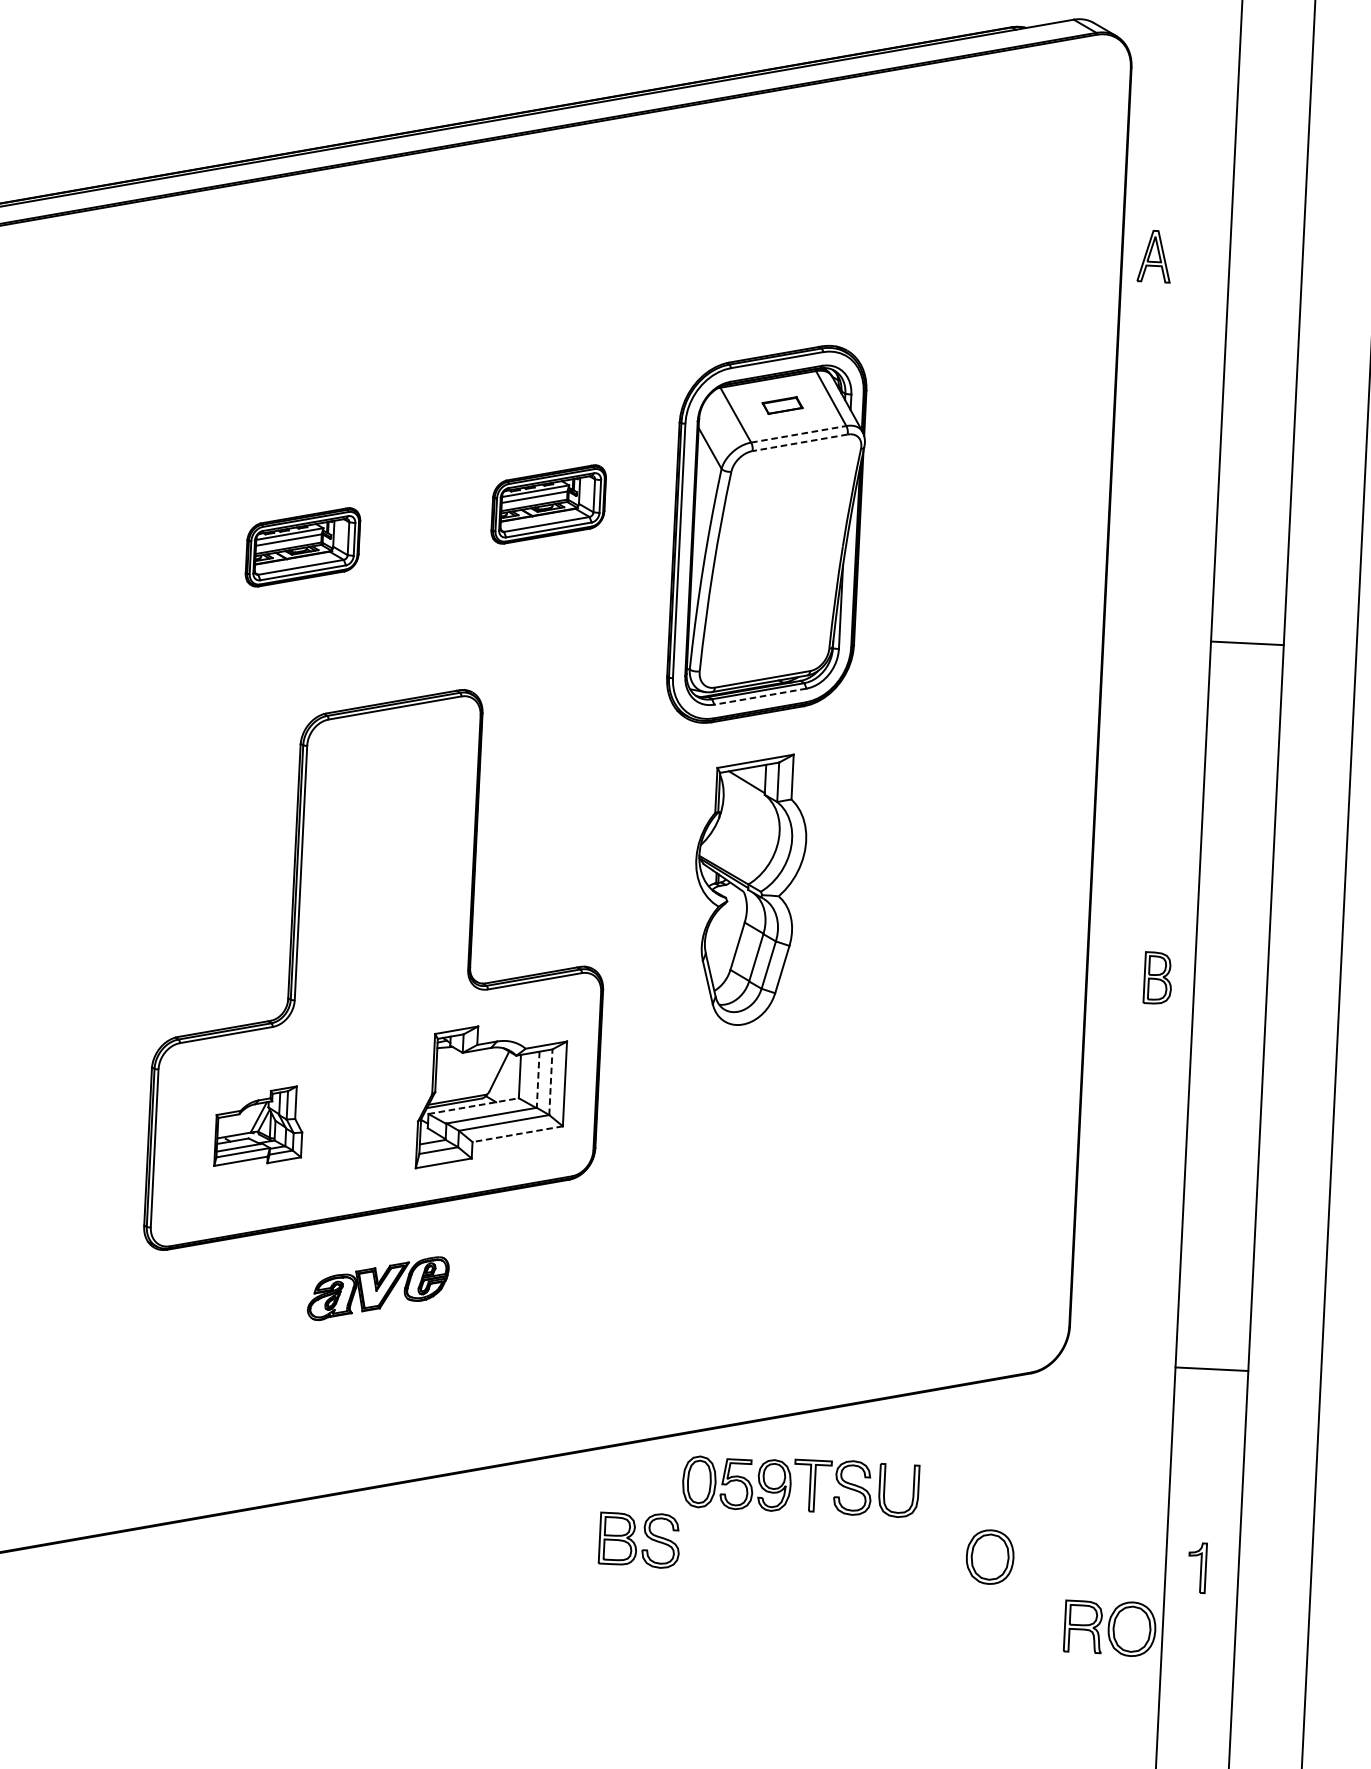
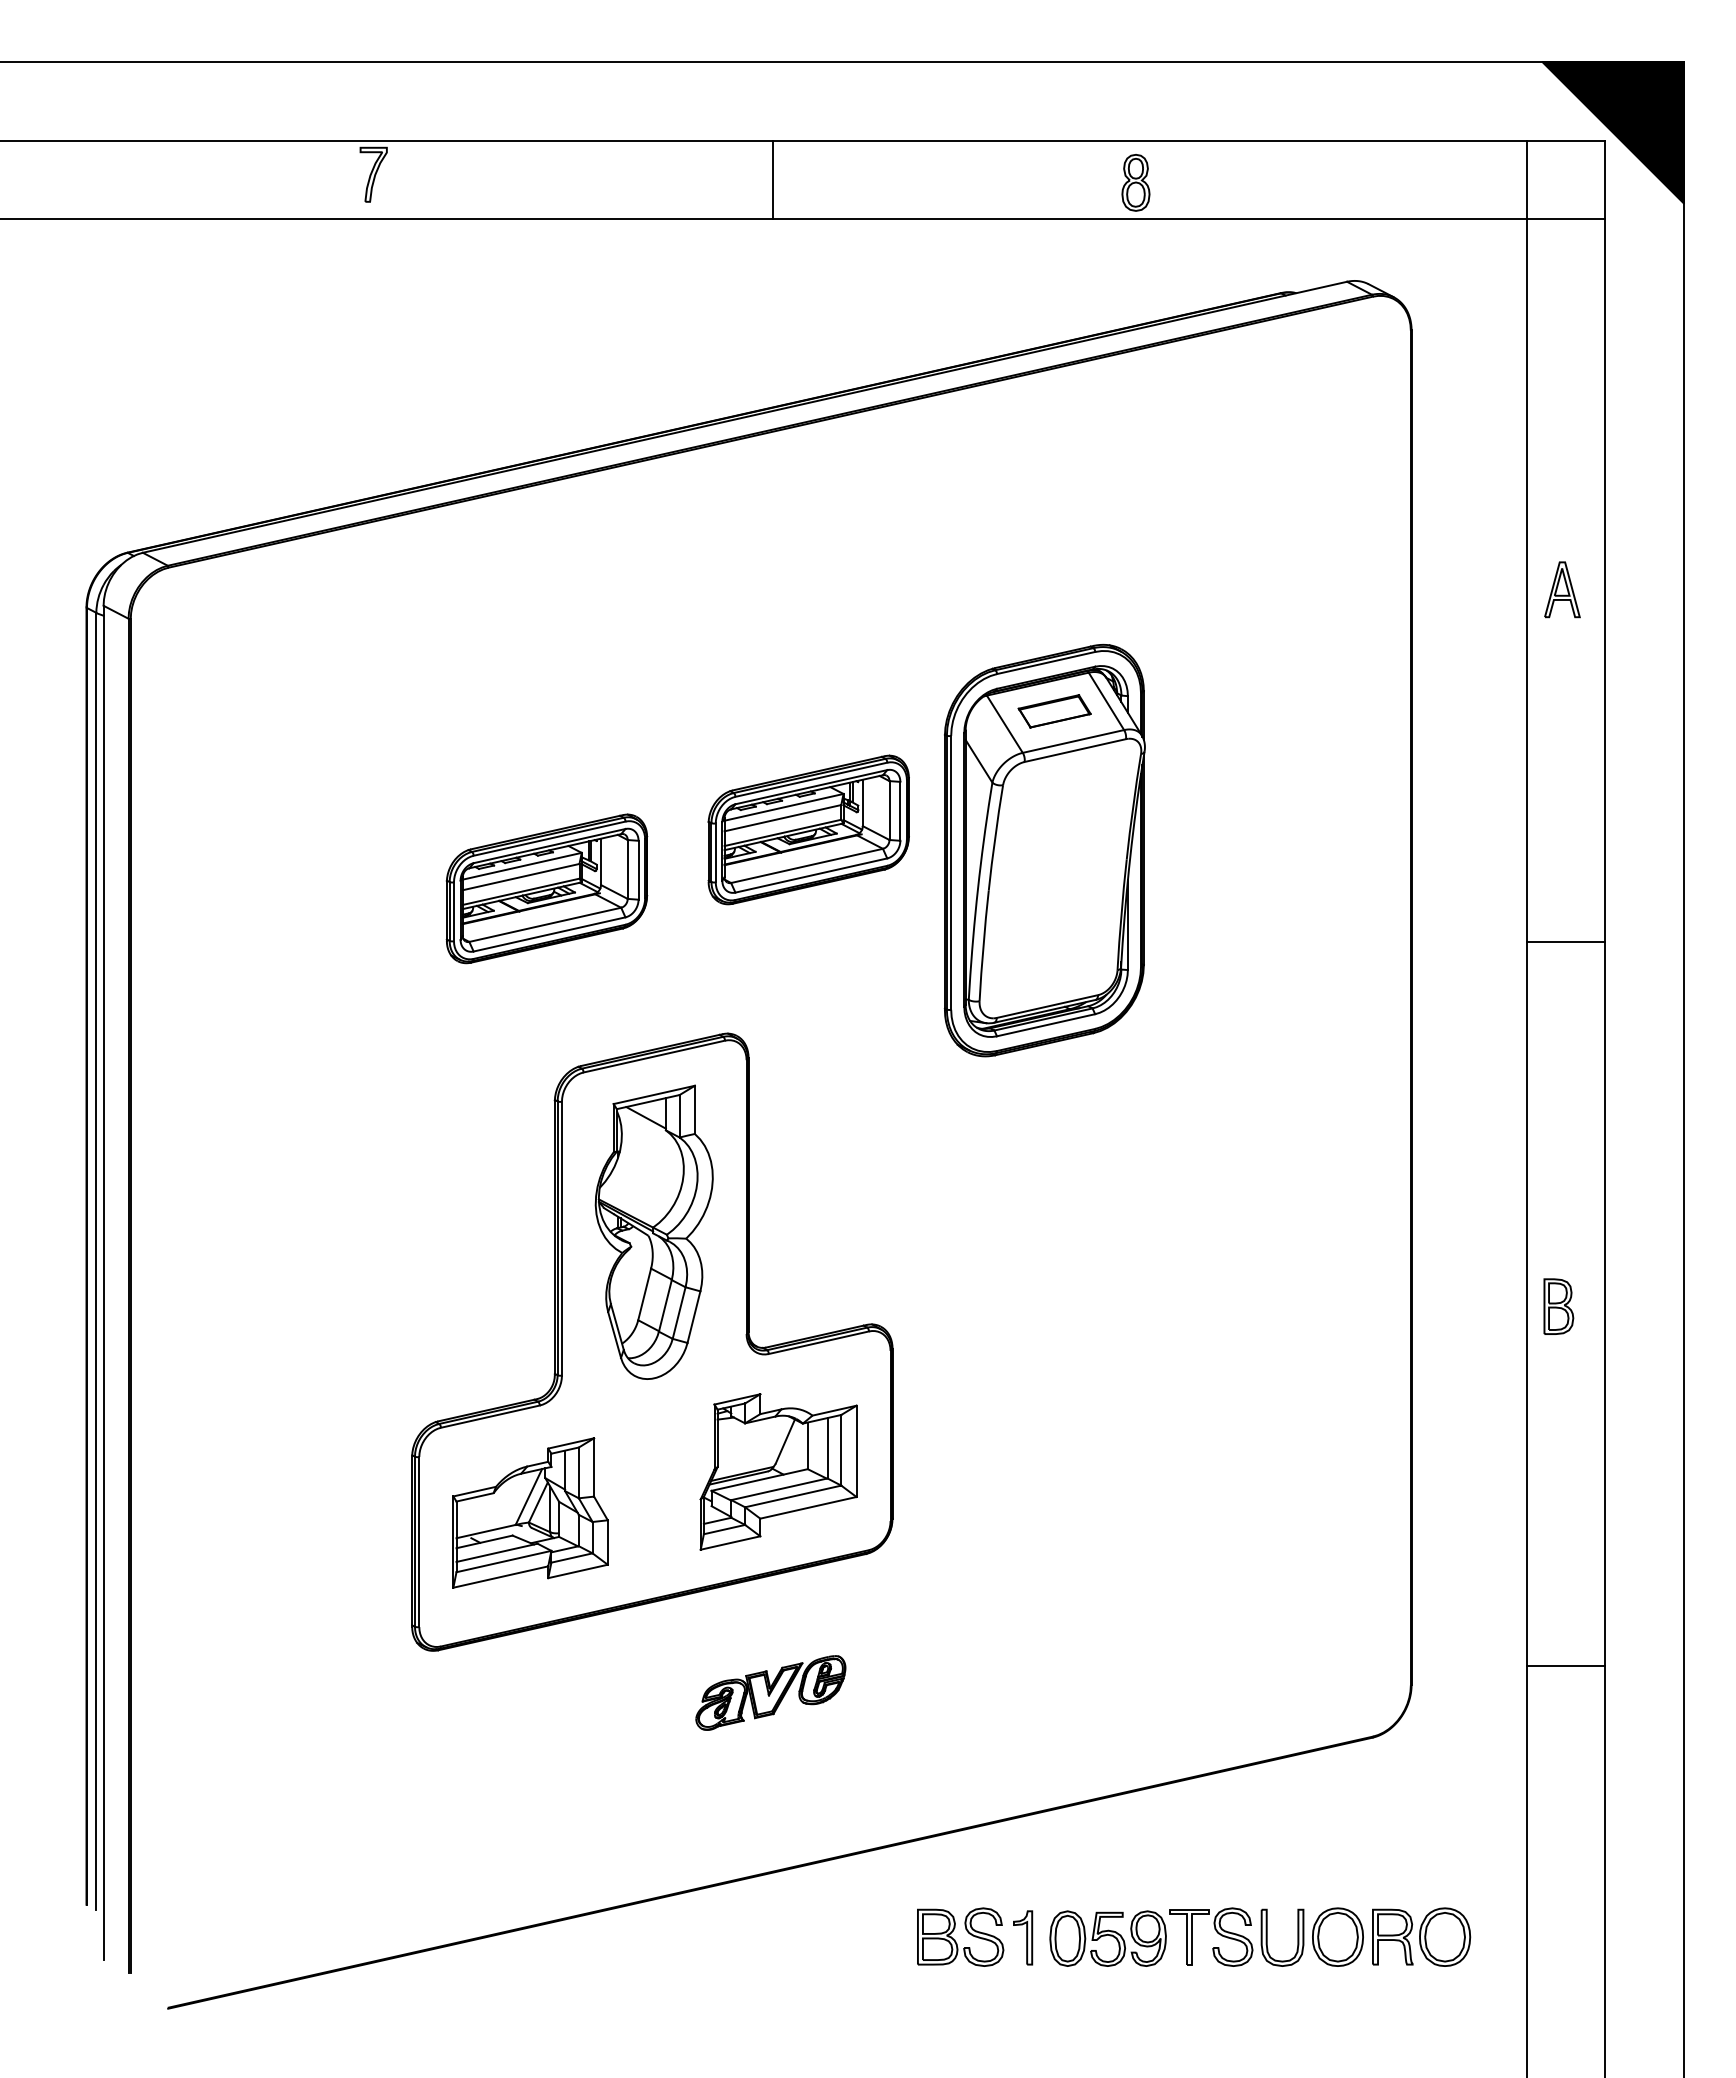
part: (1154, 256) -> (1562, 589), moved
part: (782, 405) -> (1054, 711), size x1.67
line: (798, 434) -> (1073, 741), dashed -> solid
line: (800, 442) -> (1075, 750), dashed -> solid
part: (548, 504) -> (808, 829), size x1.67
part: (302, 546) -> (546, 888), size x1.67
line: (759, 696) -> (1045, 1025), dashed -> solid
part: (748, 888) -> (653, 1231), moved
part: (1157, 978) -> (1558, 1306), moved
line: (538, 1079) -> (827, 1448), dashed -> solid
line: (551, 1081) -> (841, 1449), dashed -> solid
line: (474, 1105) -> (760, 1479), dashed -> solid
part: (259, 1125) -> (530, 1512), size x1.67
line: (516, 1133) -> (807, 1507), dashed -> solid
part: (378, 1288) -> (770, 1692), moved
line: (1212, 1369) -> (1566, 1665), moved
part: (791, 1484) -> (1166, 1936), moved
part: (1197, 1567) -> (1023, 1937), moved
part: (1110, 1627) -> (1421, 1936), moved

